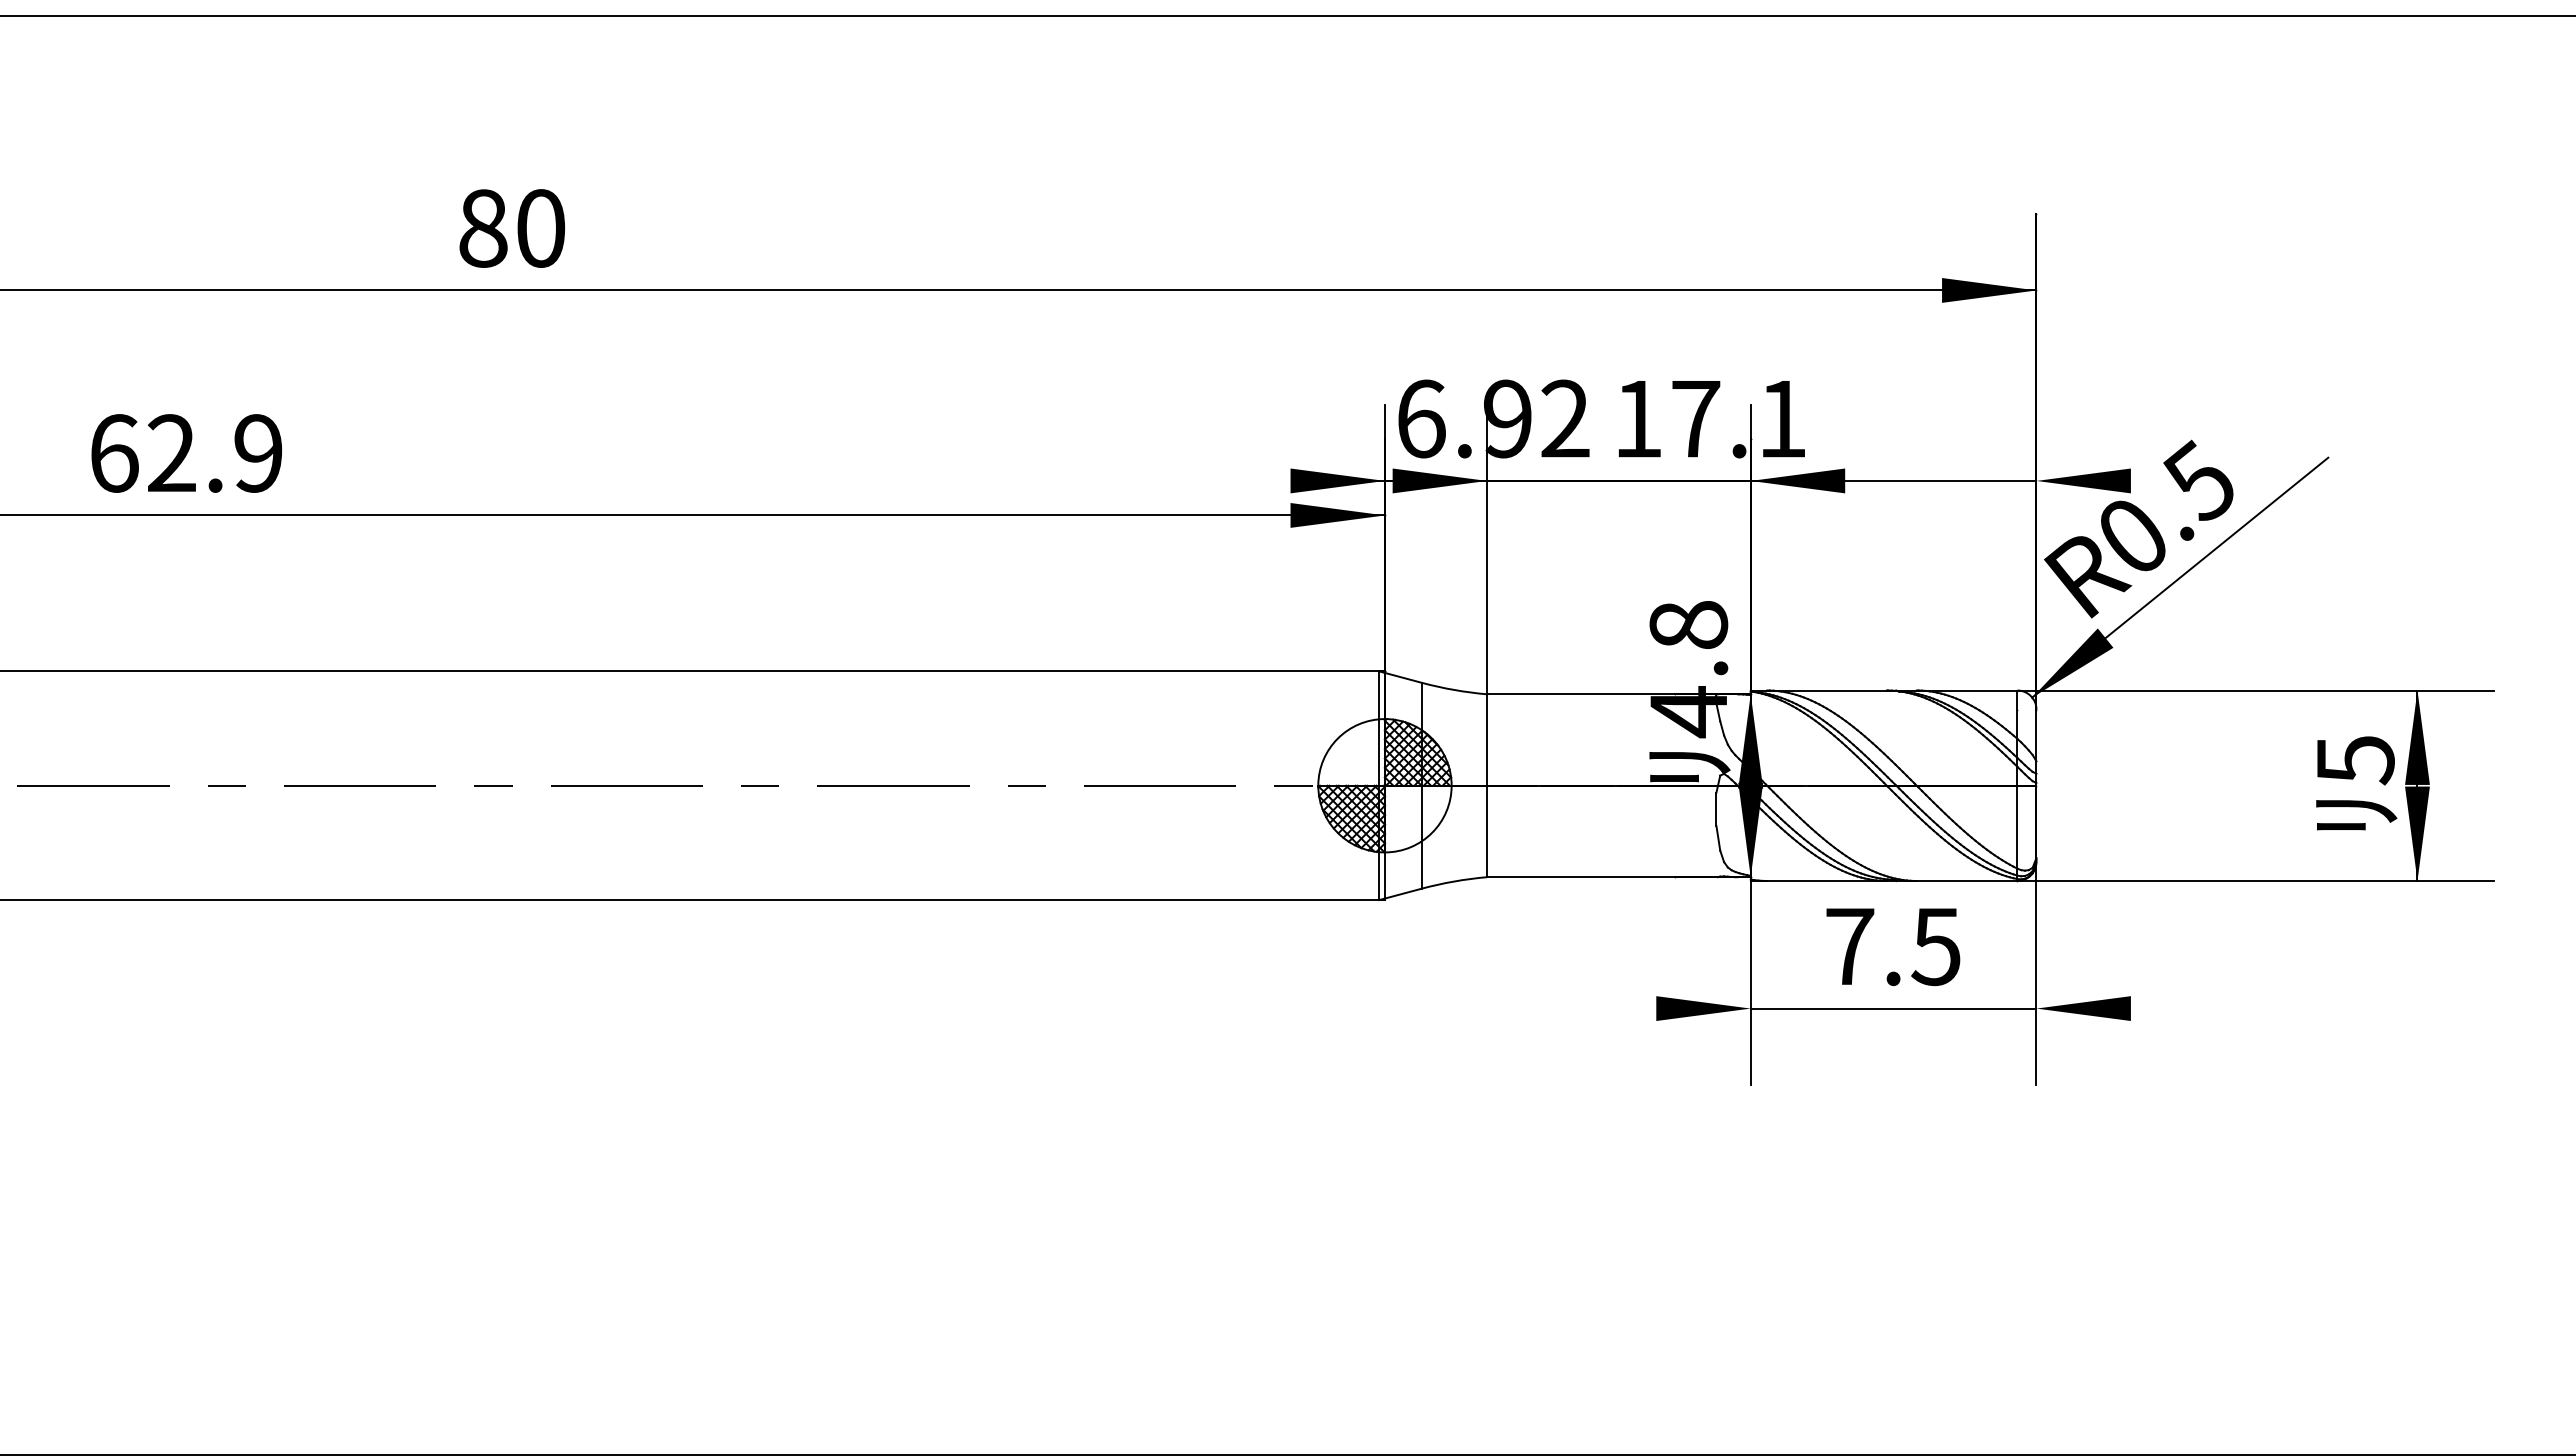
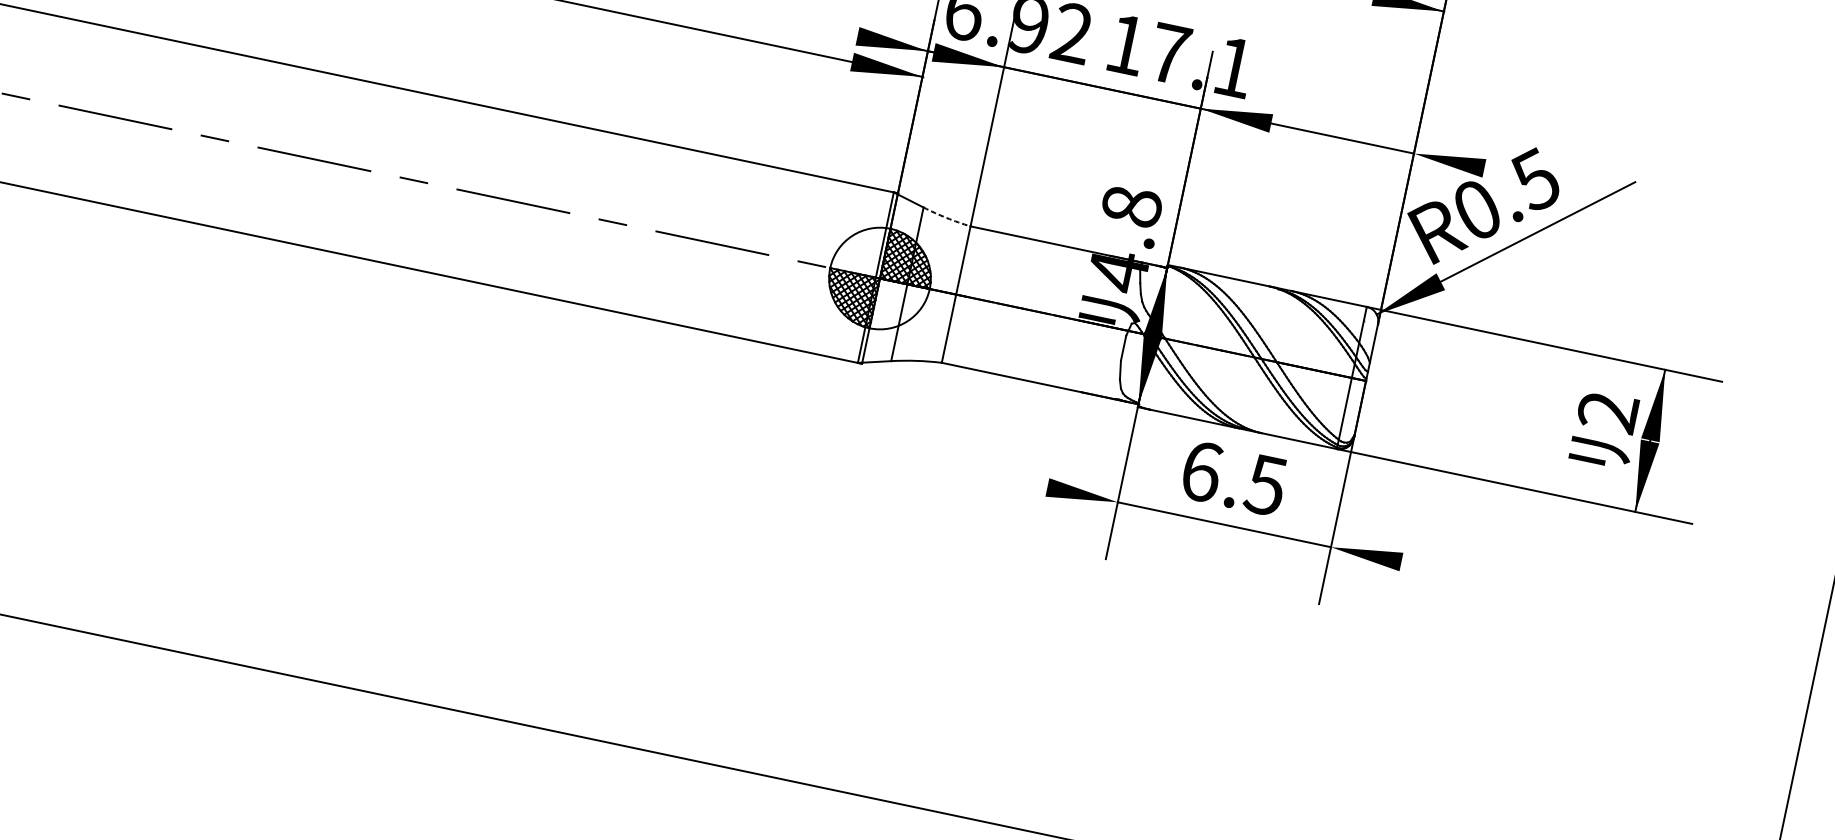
arc: (1454, 689) -> (947, 217), solid -> dashed
text: (2355, 760) -> (1608, 412), 5 -> 2
text: (1850, 946) -> (1202, 471), 7.5 -> 6.5

